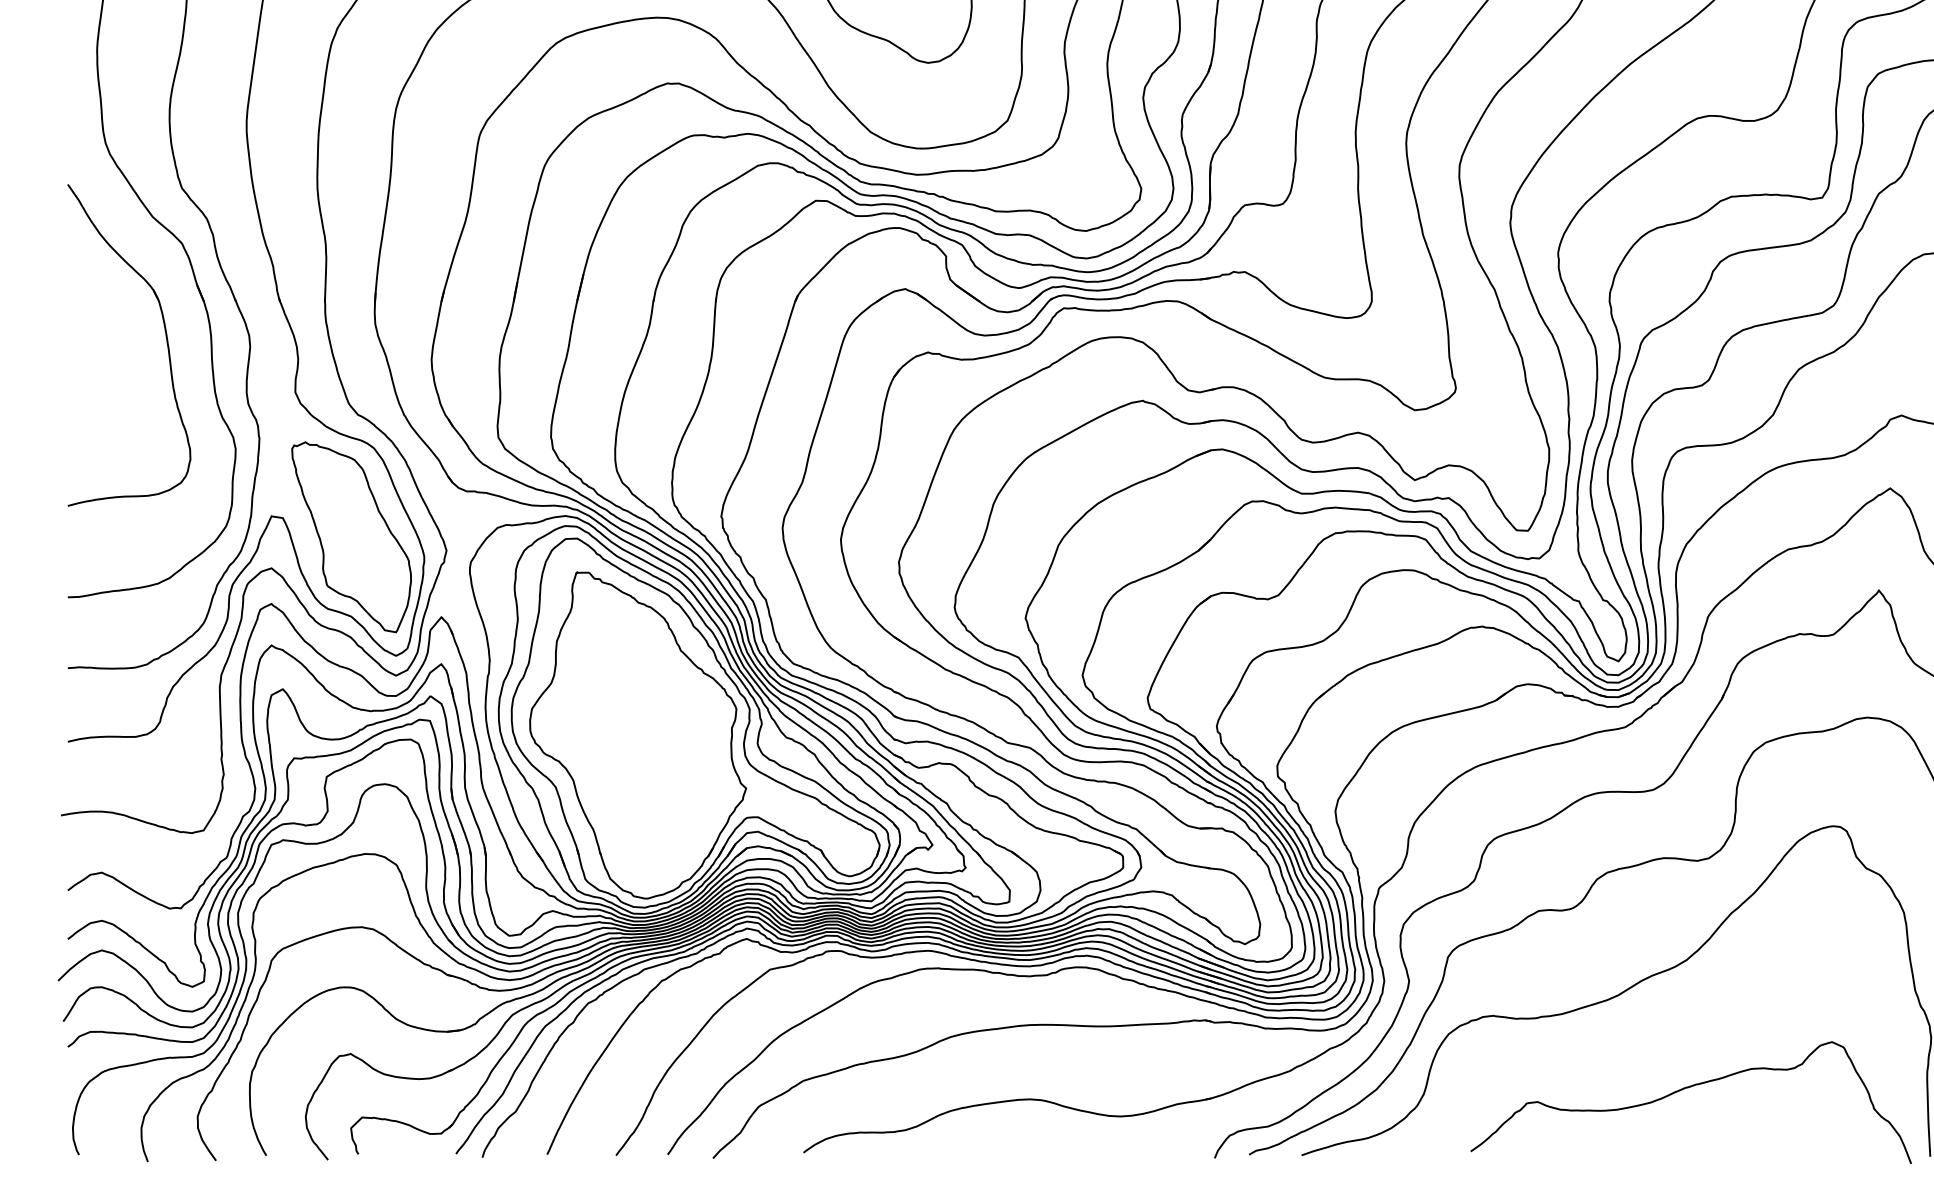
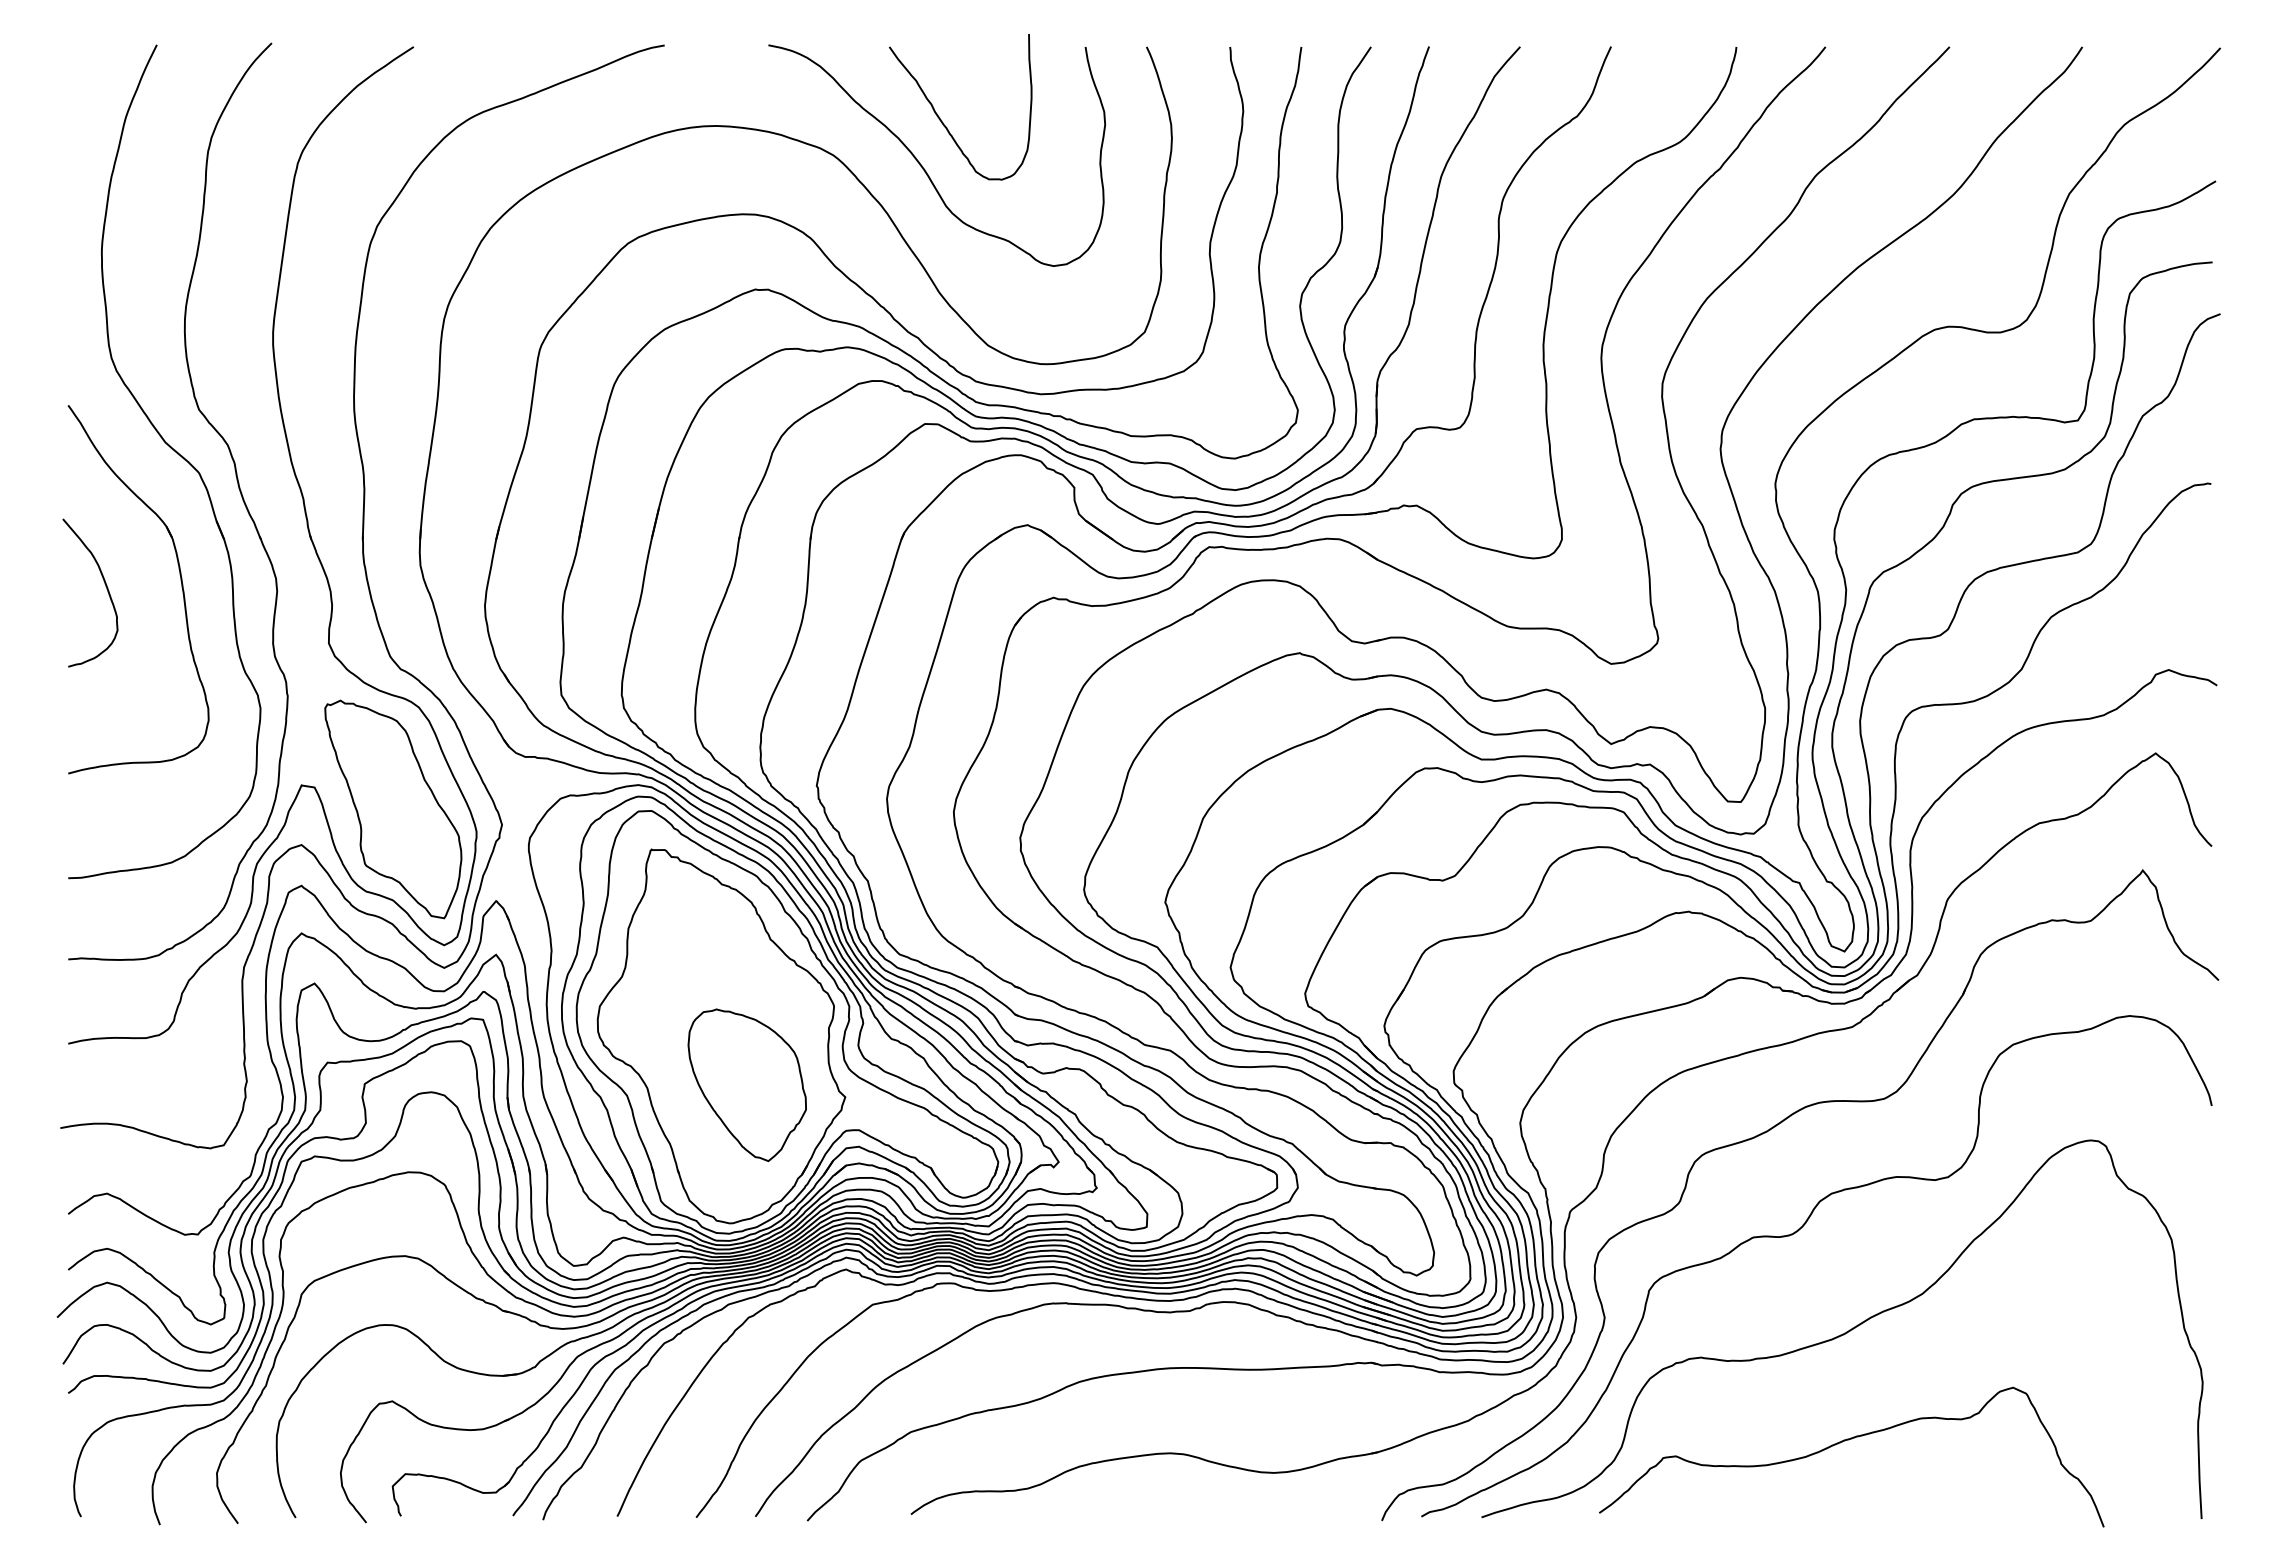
curve: (100, 342) -> (105, 586), added
part: (659, 778) -> (746, 1085), added
curve: (1689, 1088) -> (1849, 1440), moved

